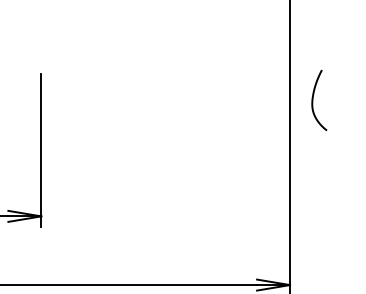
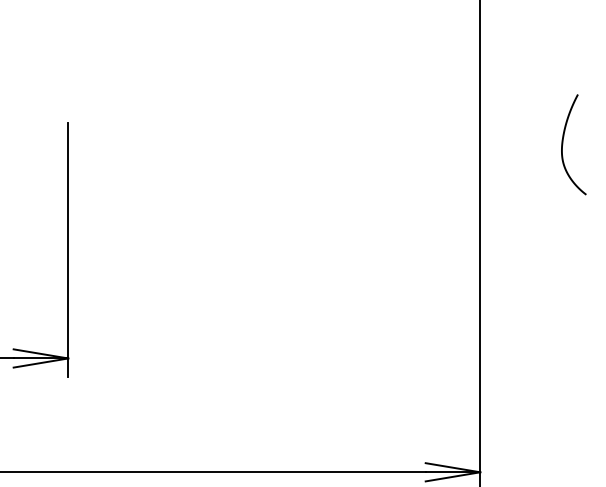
curve: (313, 100) -> (563, 144), moved

